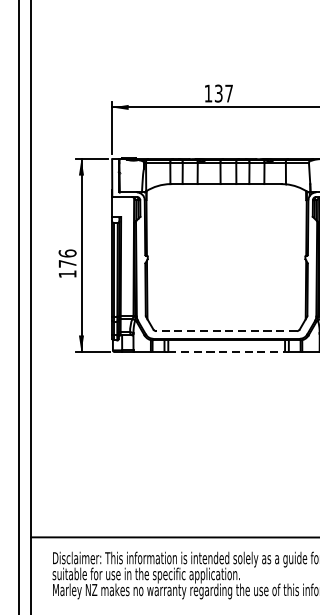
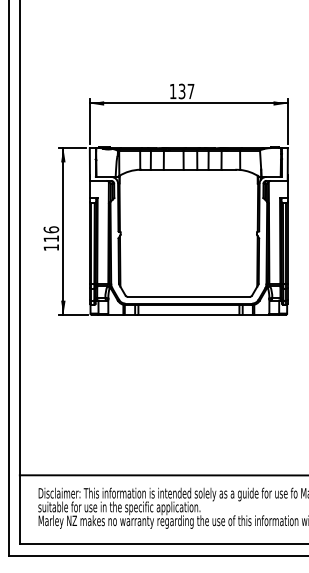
text: (66, 263) -> (50, 238), 176 -> 116
line: (226, 330) -> (188, 296), dashed -> solid
line: (227, 352) -> (189, 315), dashed -> solid

